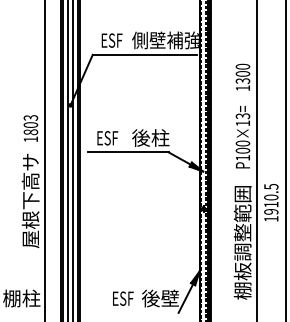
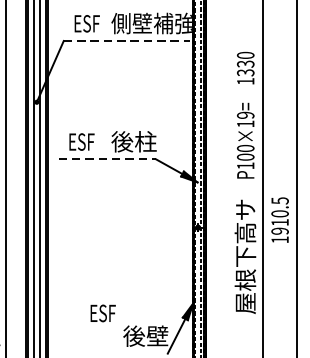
line: (144, 54) -> (126, 40), solid -> dashed
text: (242, 73) -> (245, 63), 1300 -> 1330
text: (243, 116) -> (246, 115), P100×13= -> P100×19=
line: (129, 152) -> (108, 159), solid -> dashed
text: (242, 242) -> (245, 268), 棚板調整範囲 -> 屋根下高サ
text: (123, 298) -> (103, 313), moved

